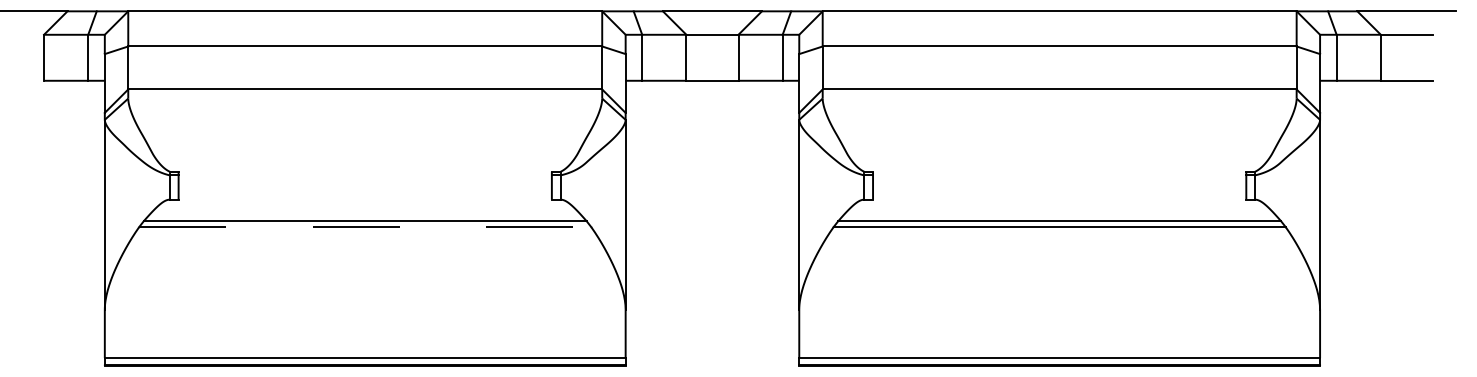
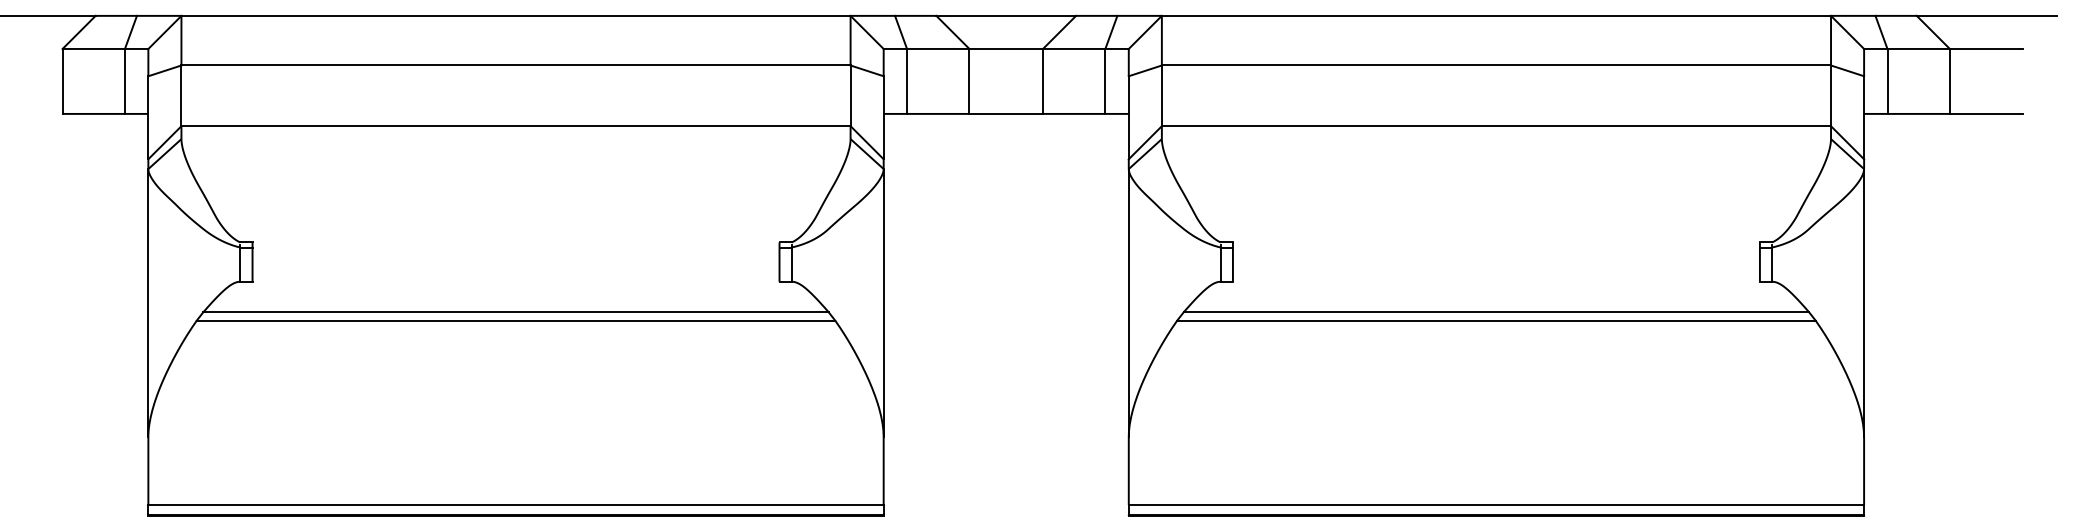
line: (365, 227) -> (516, 320), dashed -> solid

